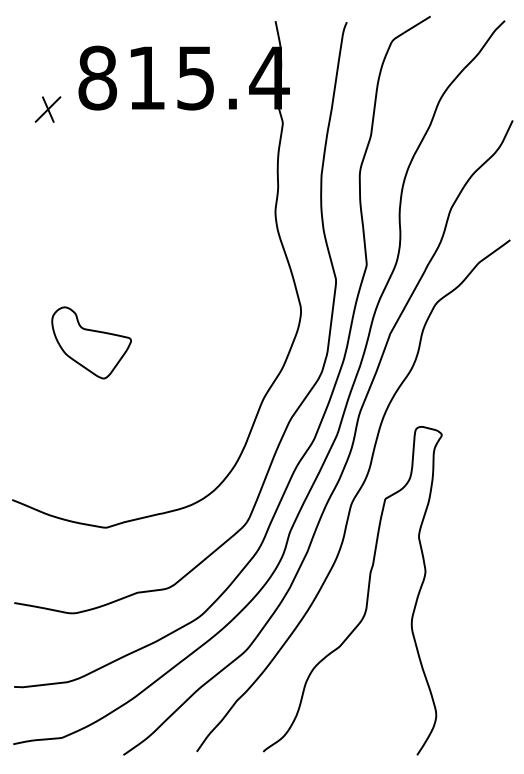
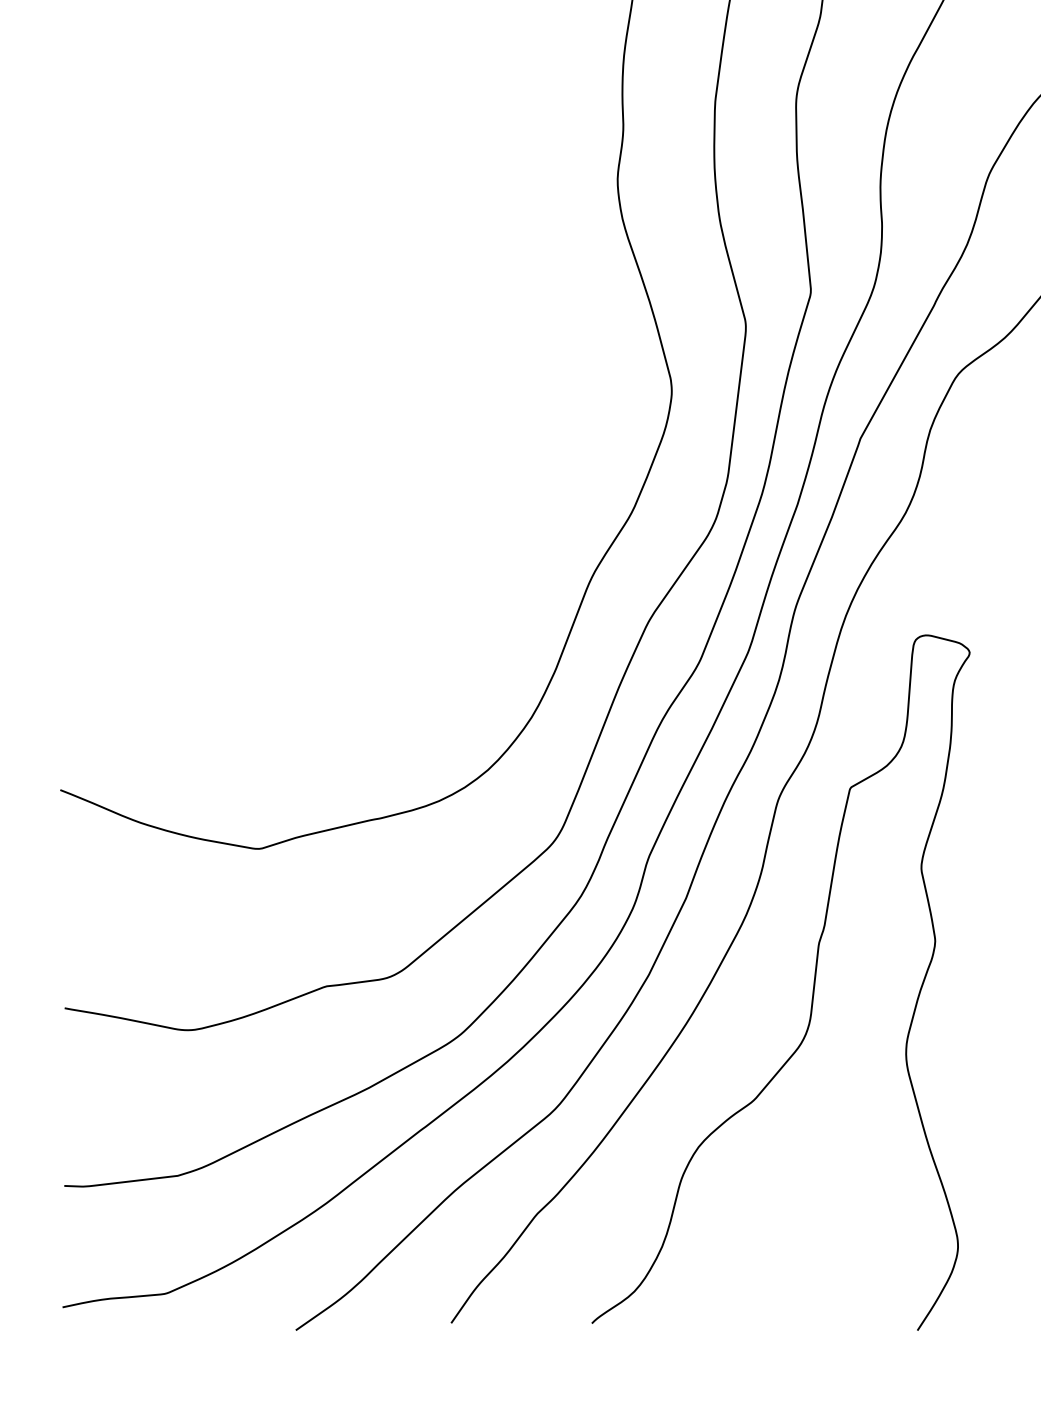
part: (91, 342) -> (228, 456), removed

